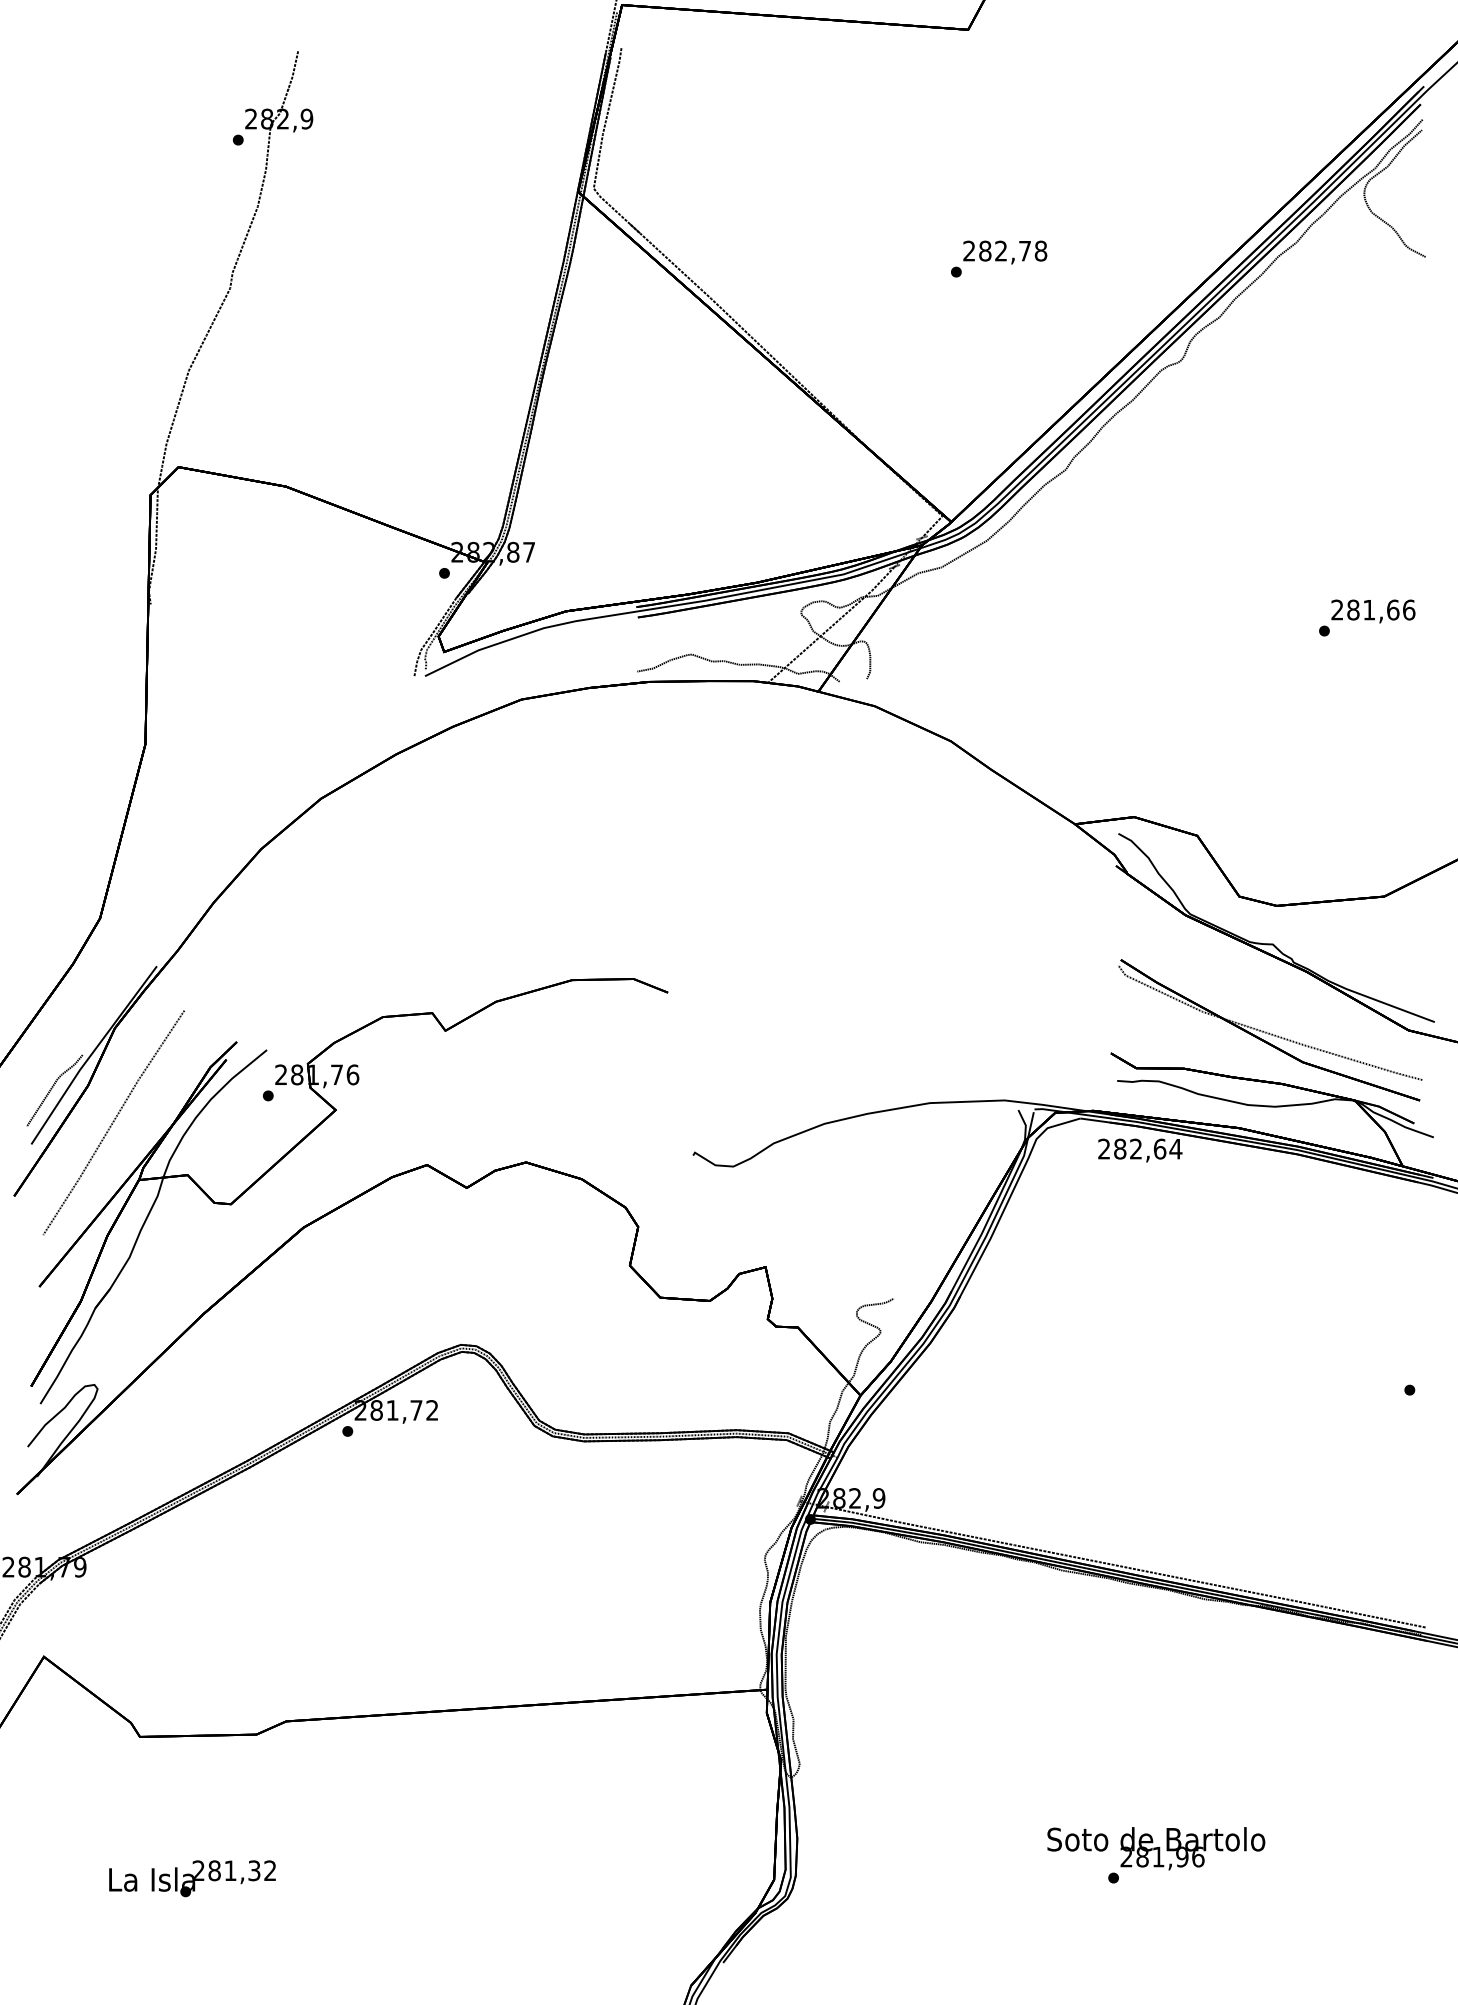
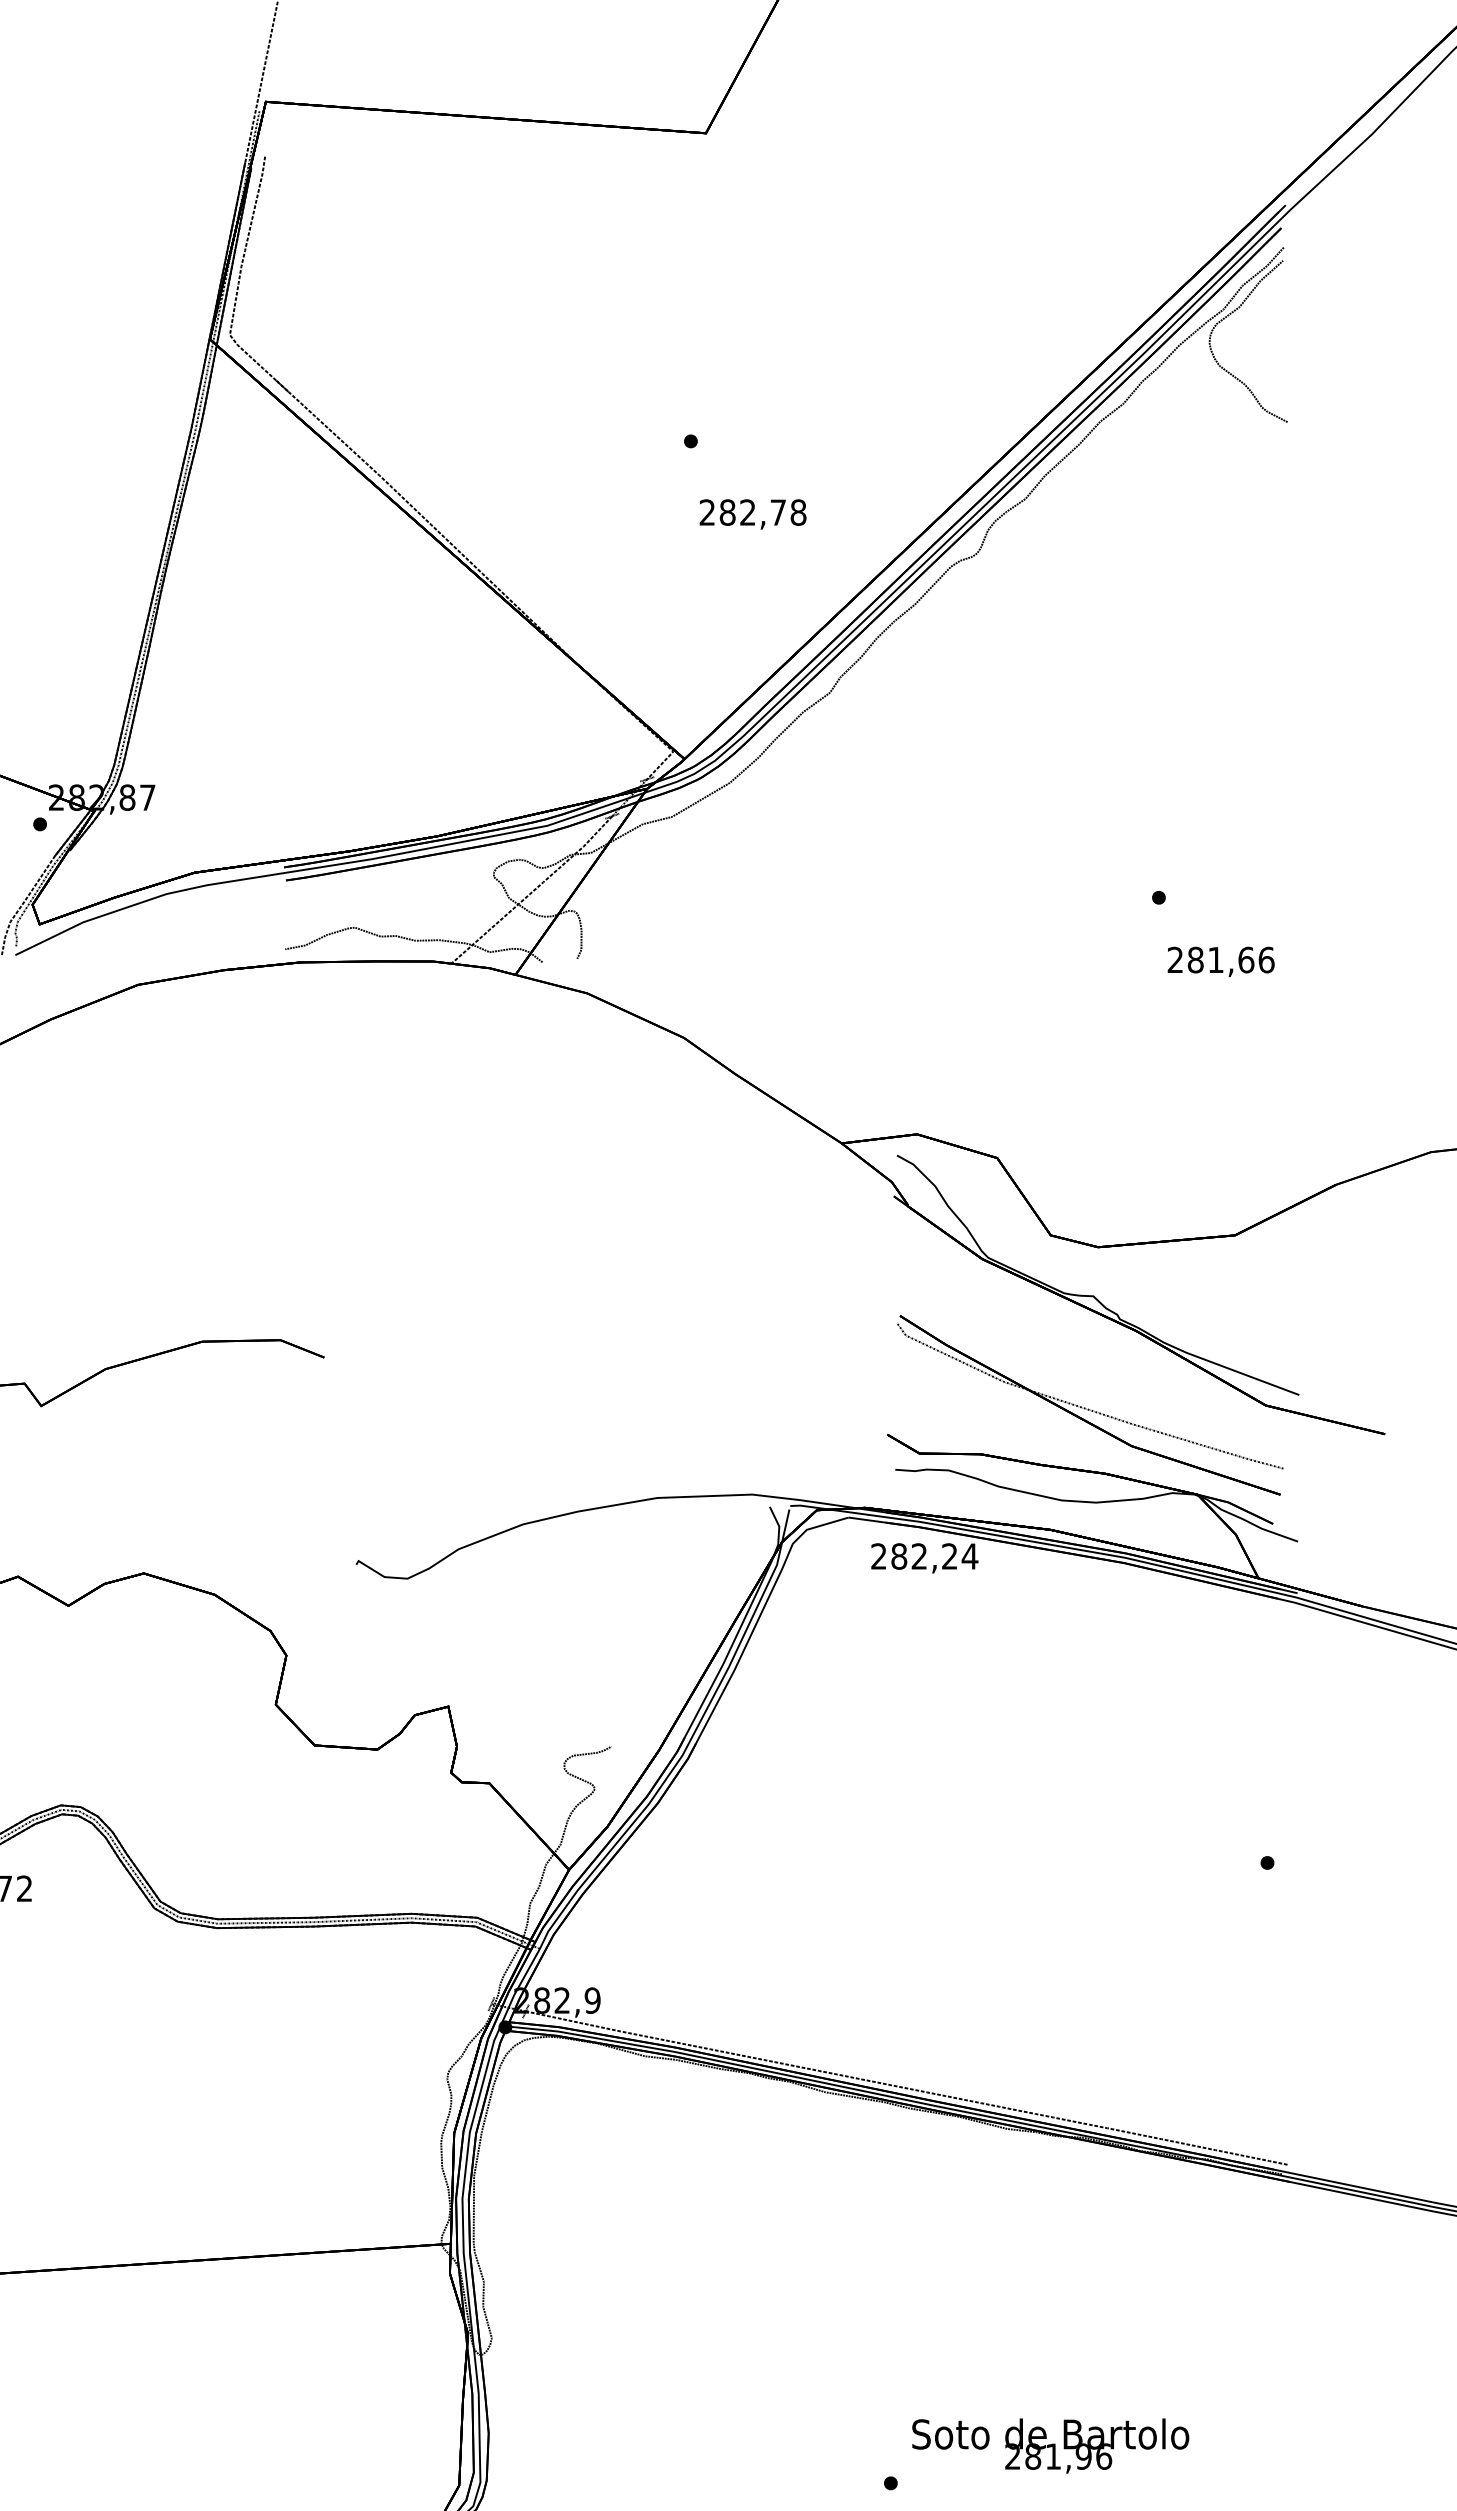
text: (1005, 252) -> (753, 514), moved
text: (1373, 611) -> (1221, 961), moved
text: (1159, 1148) -> (949, 1555), 282,64 -> 282,24
text: (1156, 1848) -> (1050, 2445), moved

